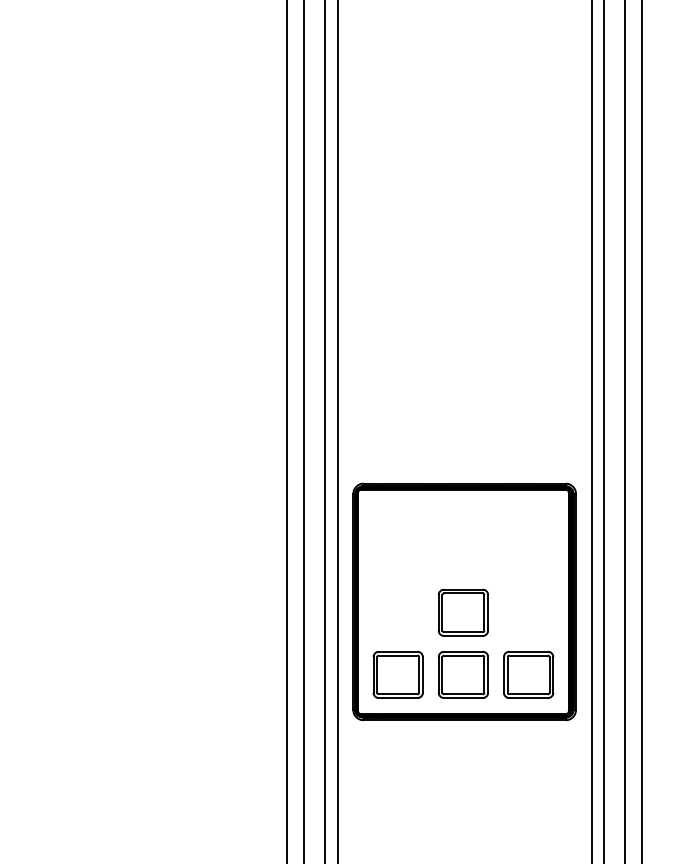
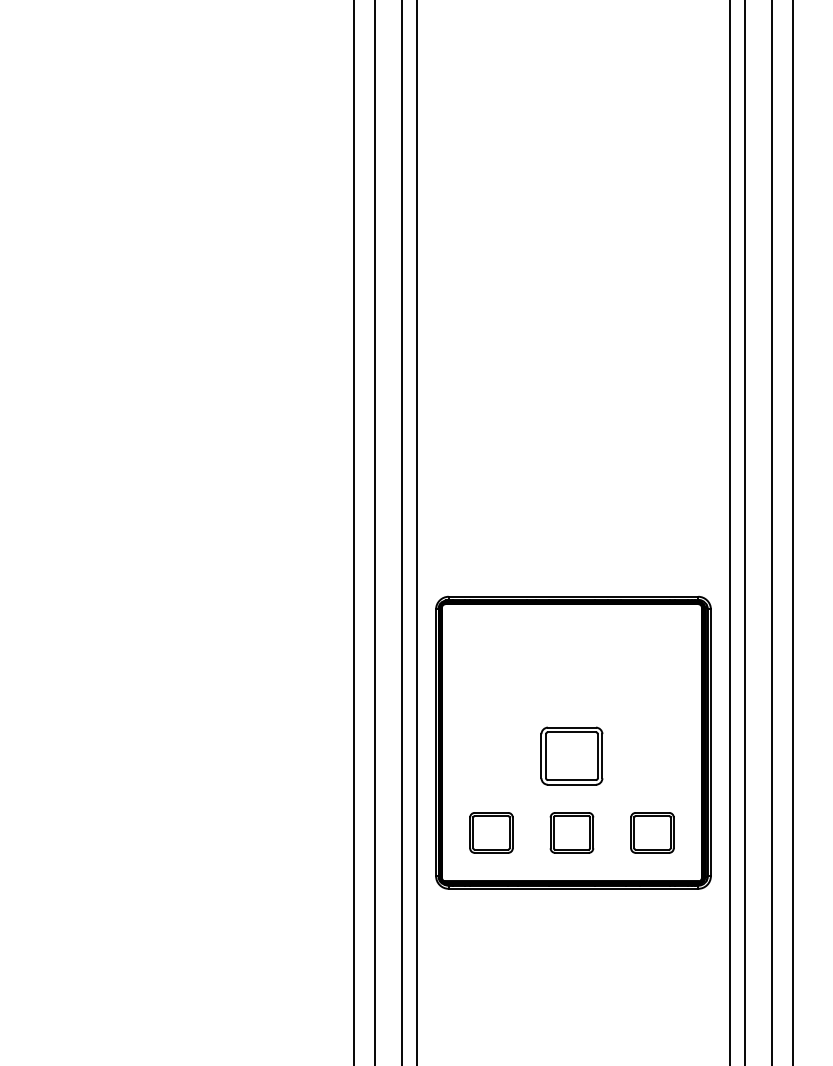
part: (398, 674) -> (491, 832), size x0.7
part: (463, 674) -> (571, 832), size x0.7
part: (528, 674) -> (652, 832), size x0.7

